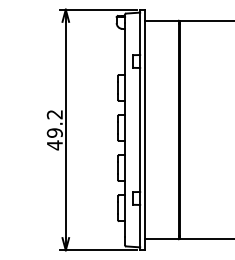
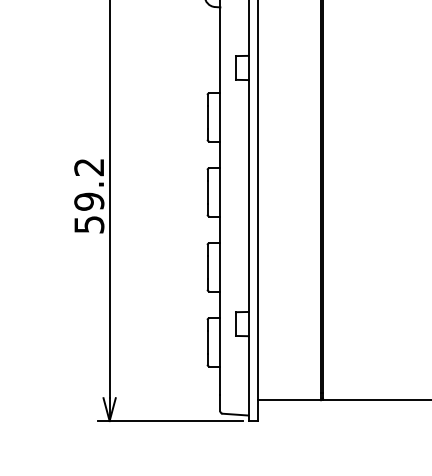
text: (54, 145) -> (88, 225), 49.2 -> 59.2

